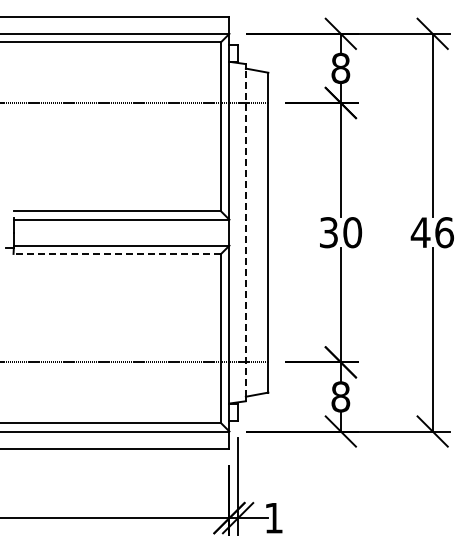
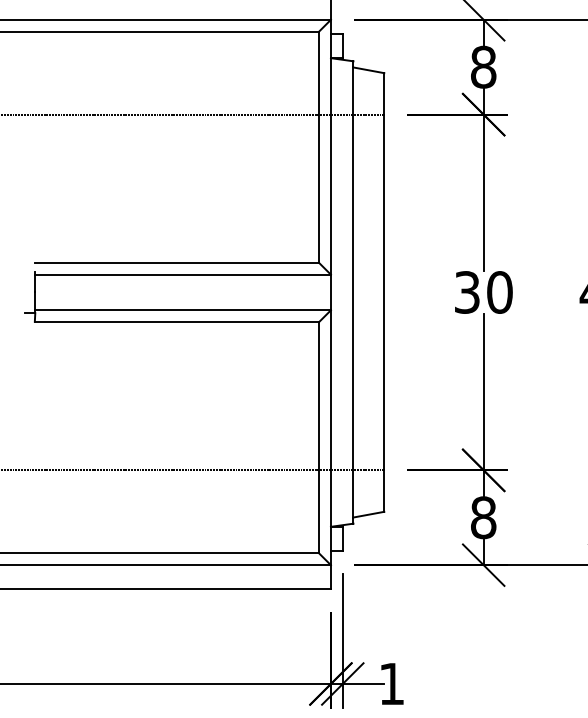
line: (245, 232) -> (352, 292), dashed -> solid
line: (117, 254) -> (177, 322), dashed -> solid

